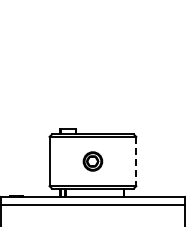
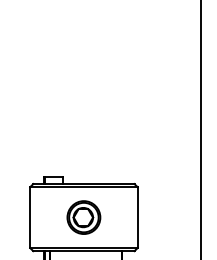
part: (92, 161) -> (83, 217), size x1.43
line: (136, 161) -> (137, 217), dashed -> solid

